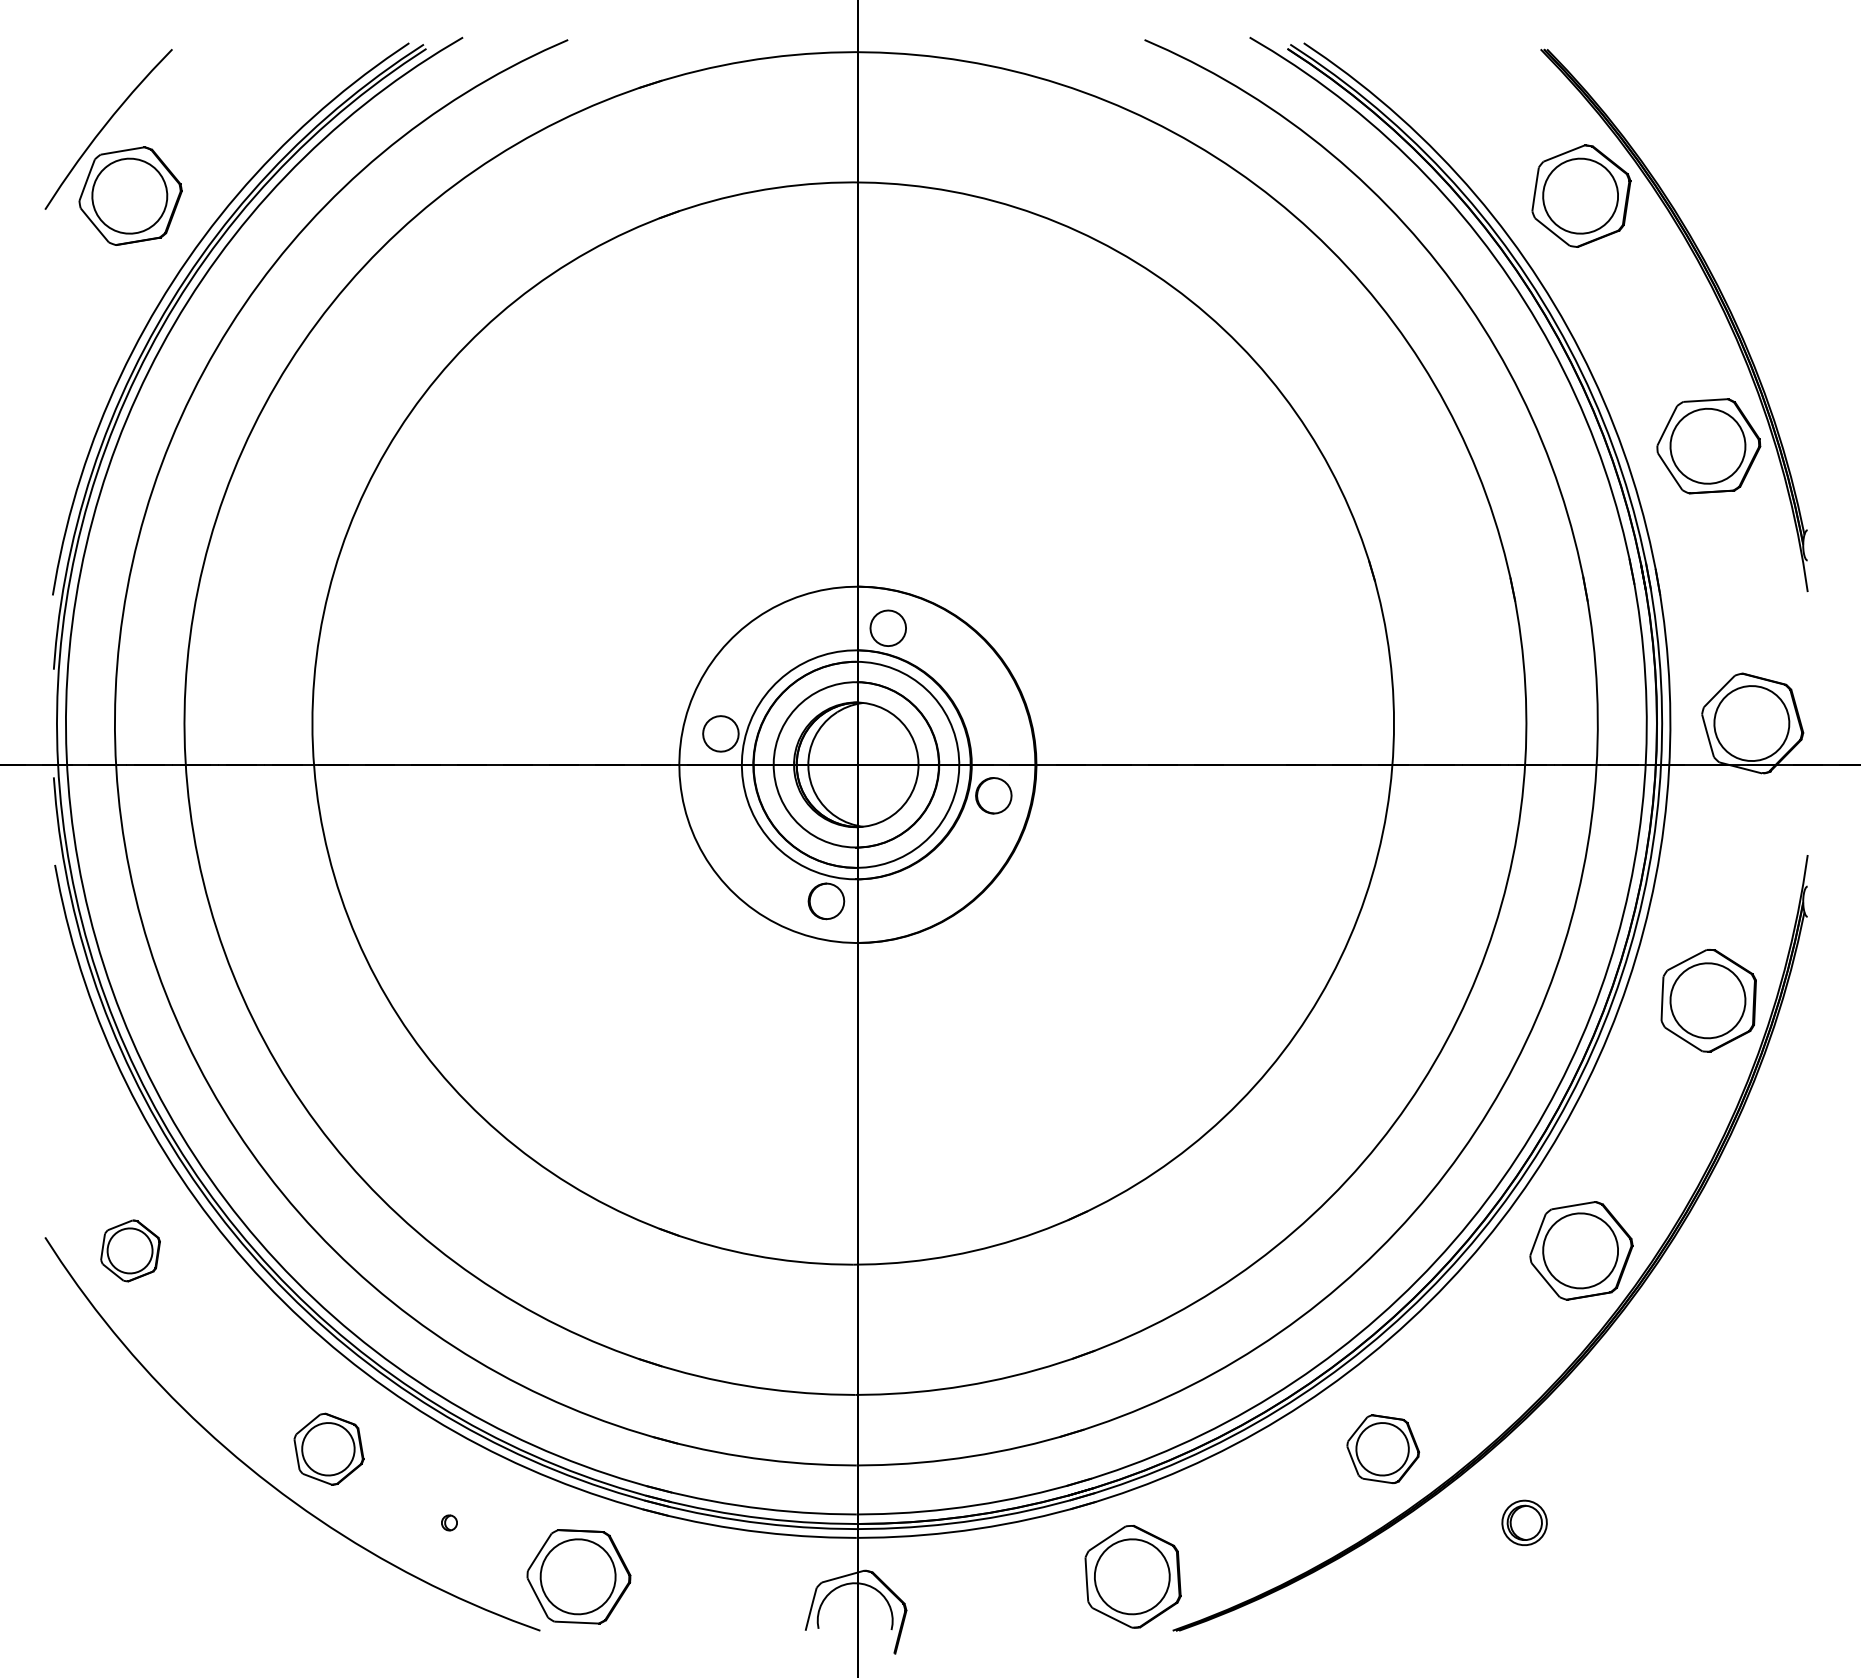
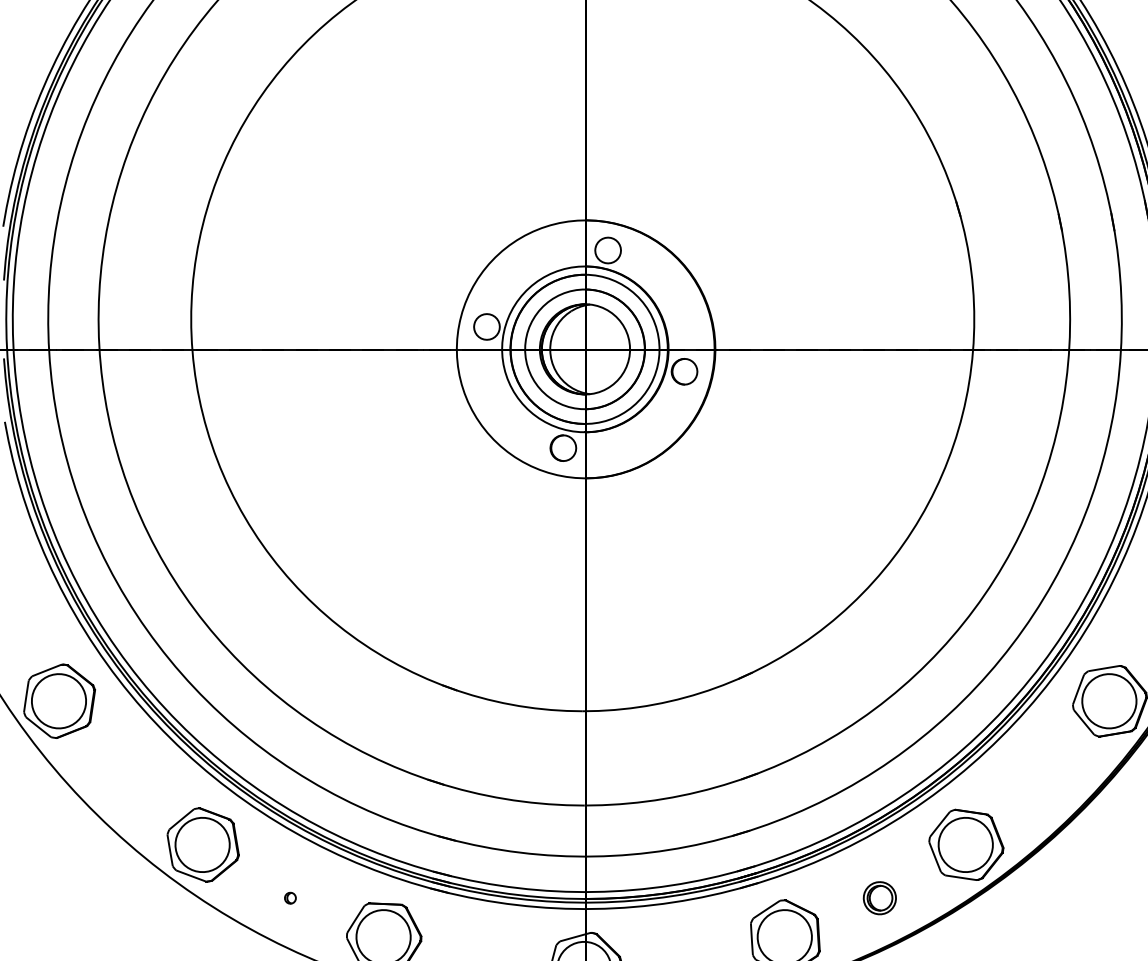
part: (130, 1250) -> (59, 700), size x1.67
part: (328, 1448) -> (202, 844), size x1.43
part: (1383, 1448) -> (966, 844), size x1.43
part: (1524, 1522) -> (879, 897), moved

